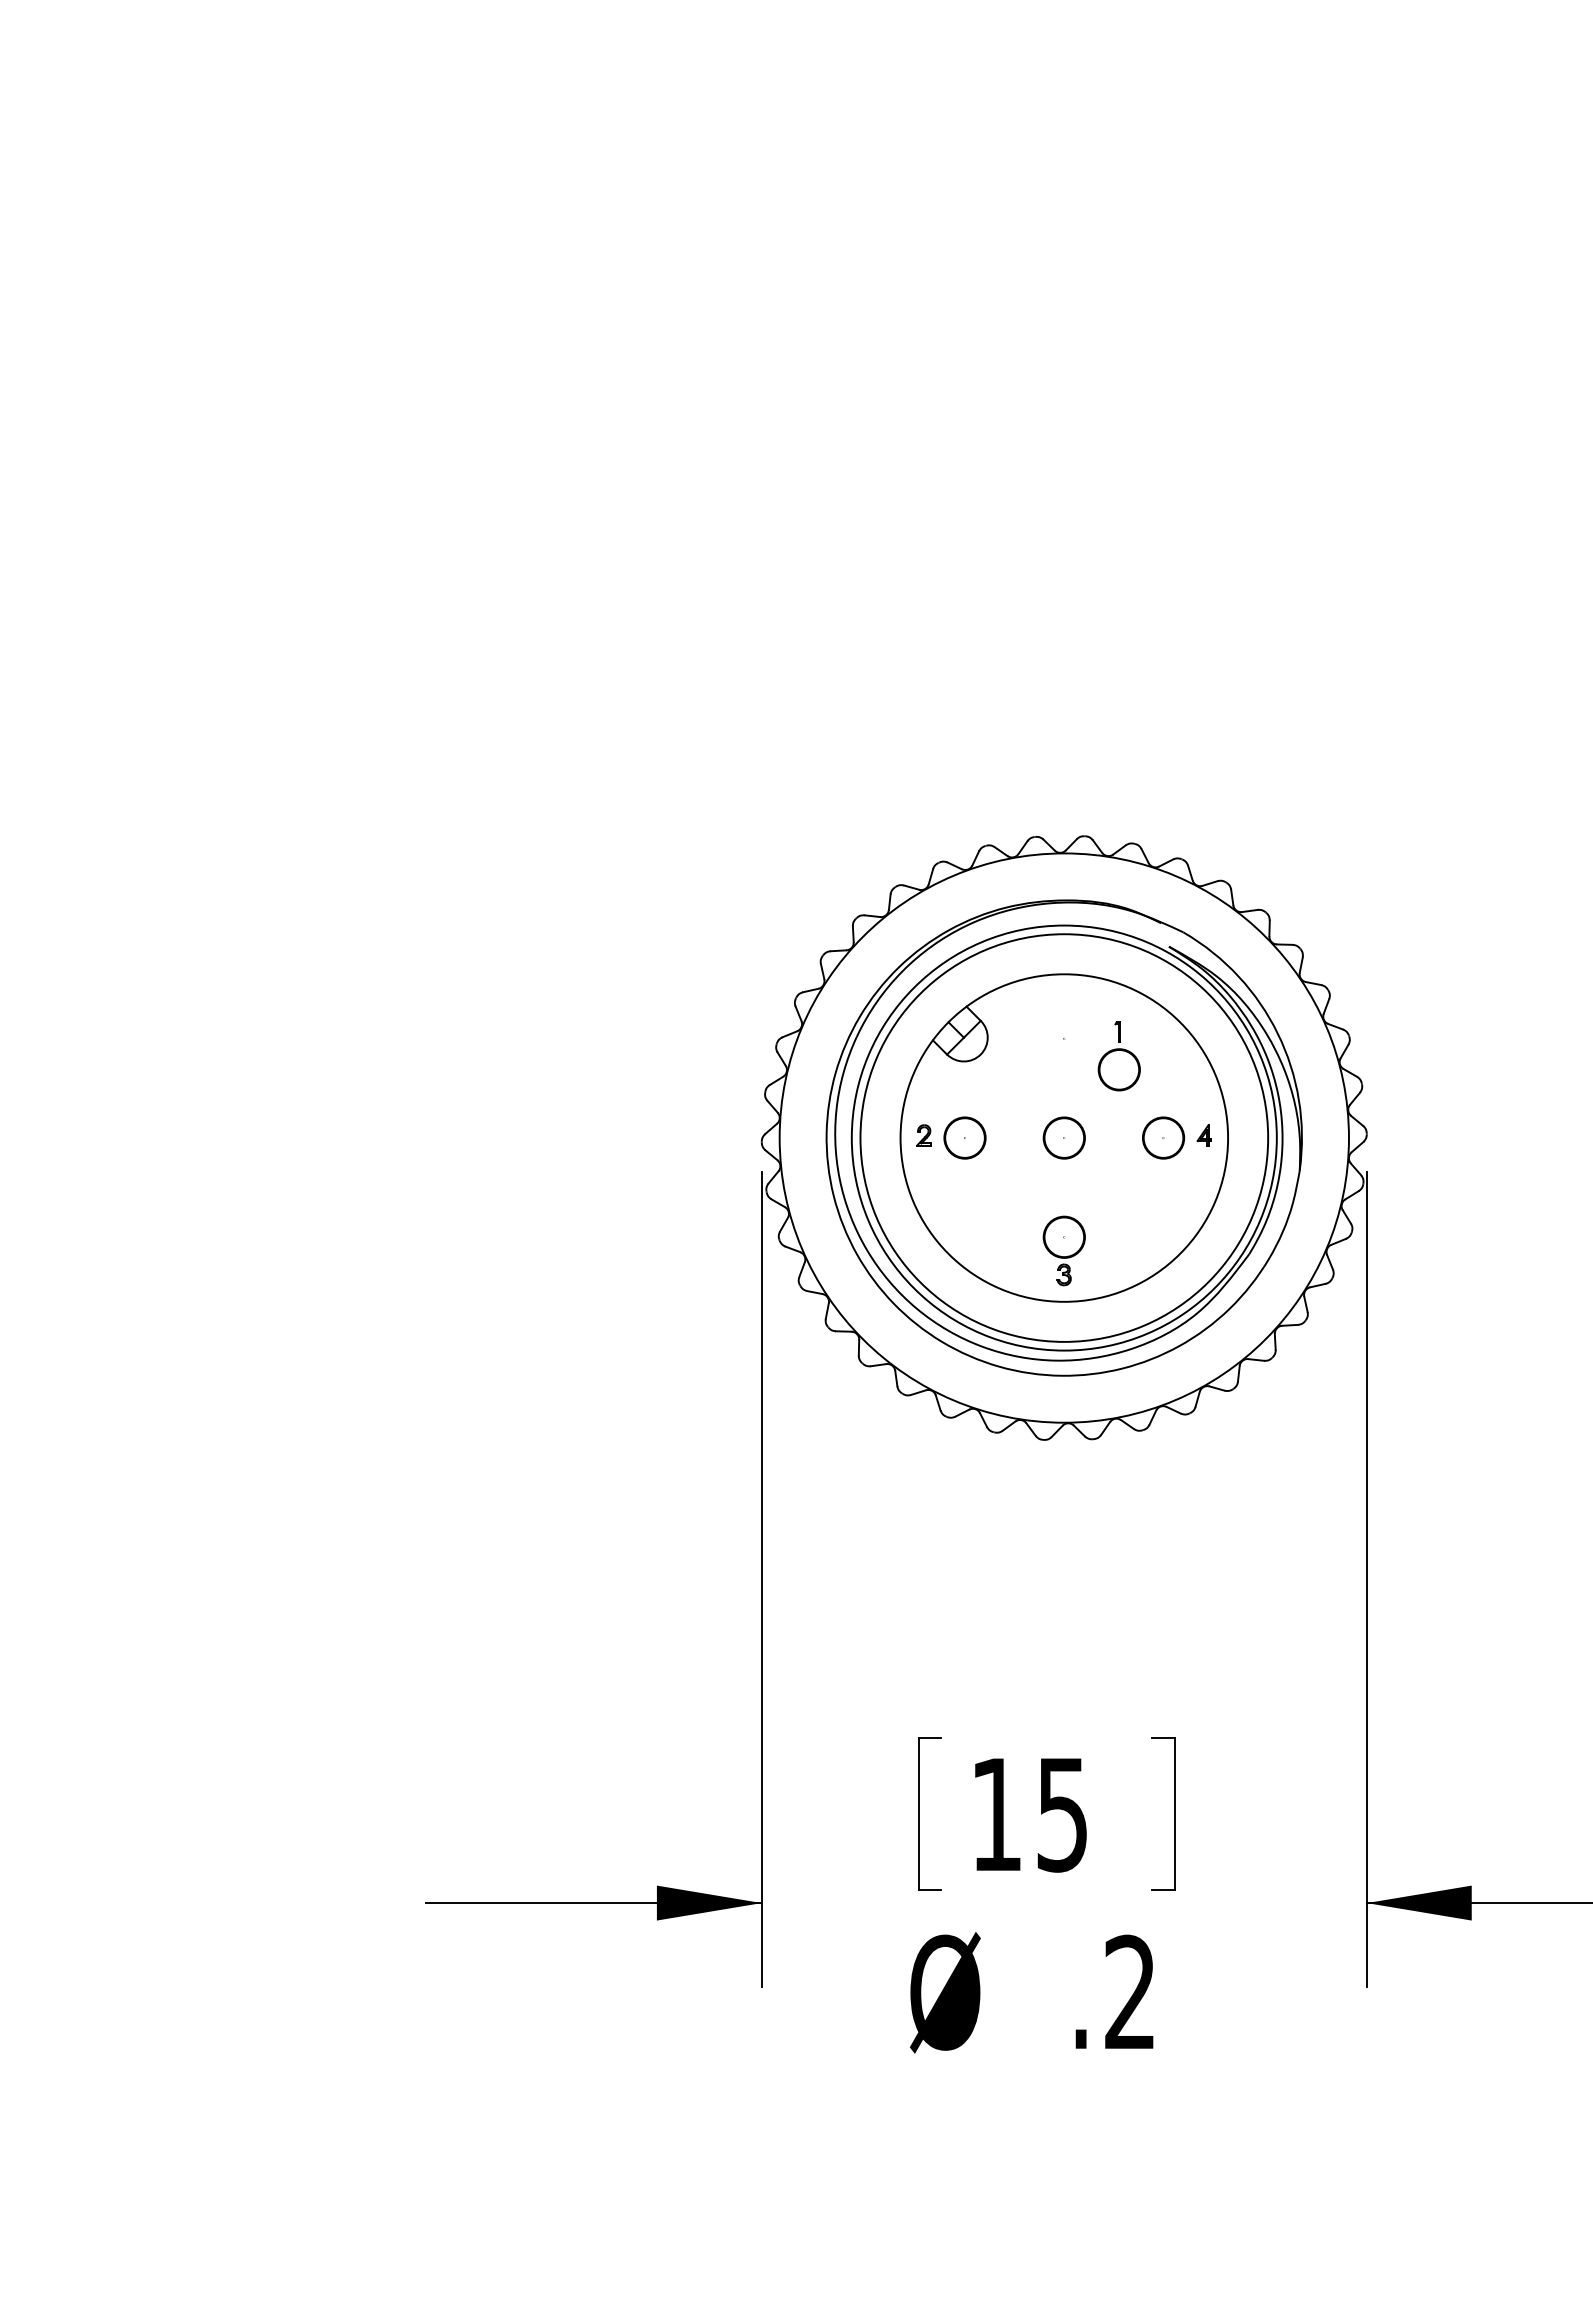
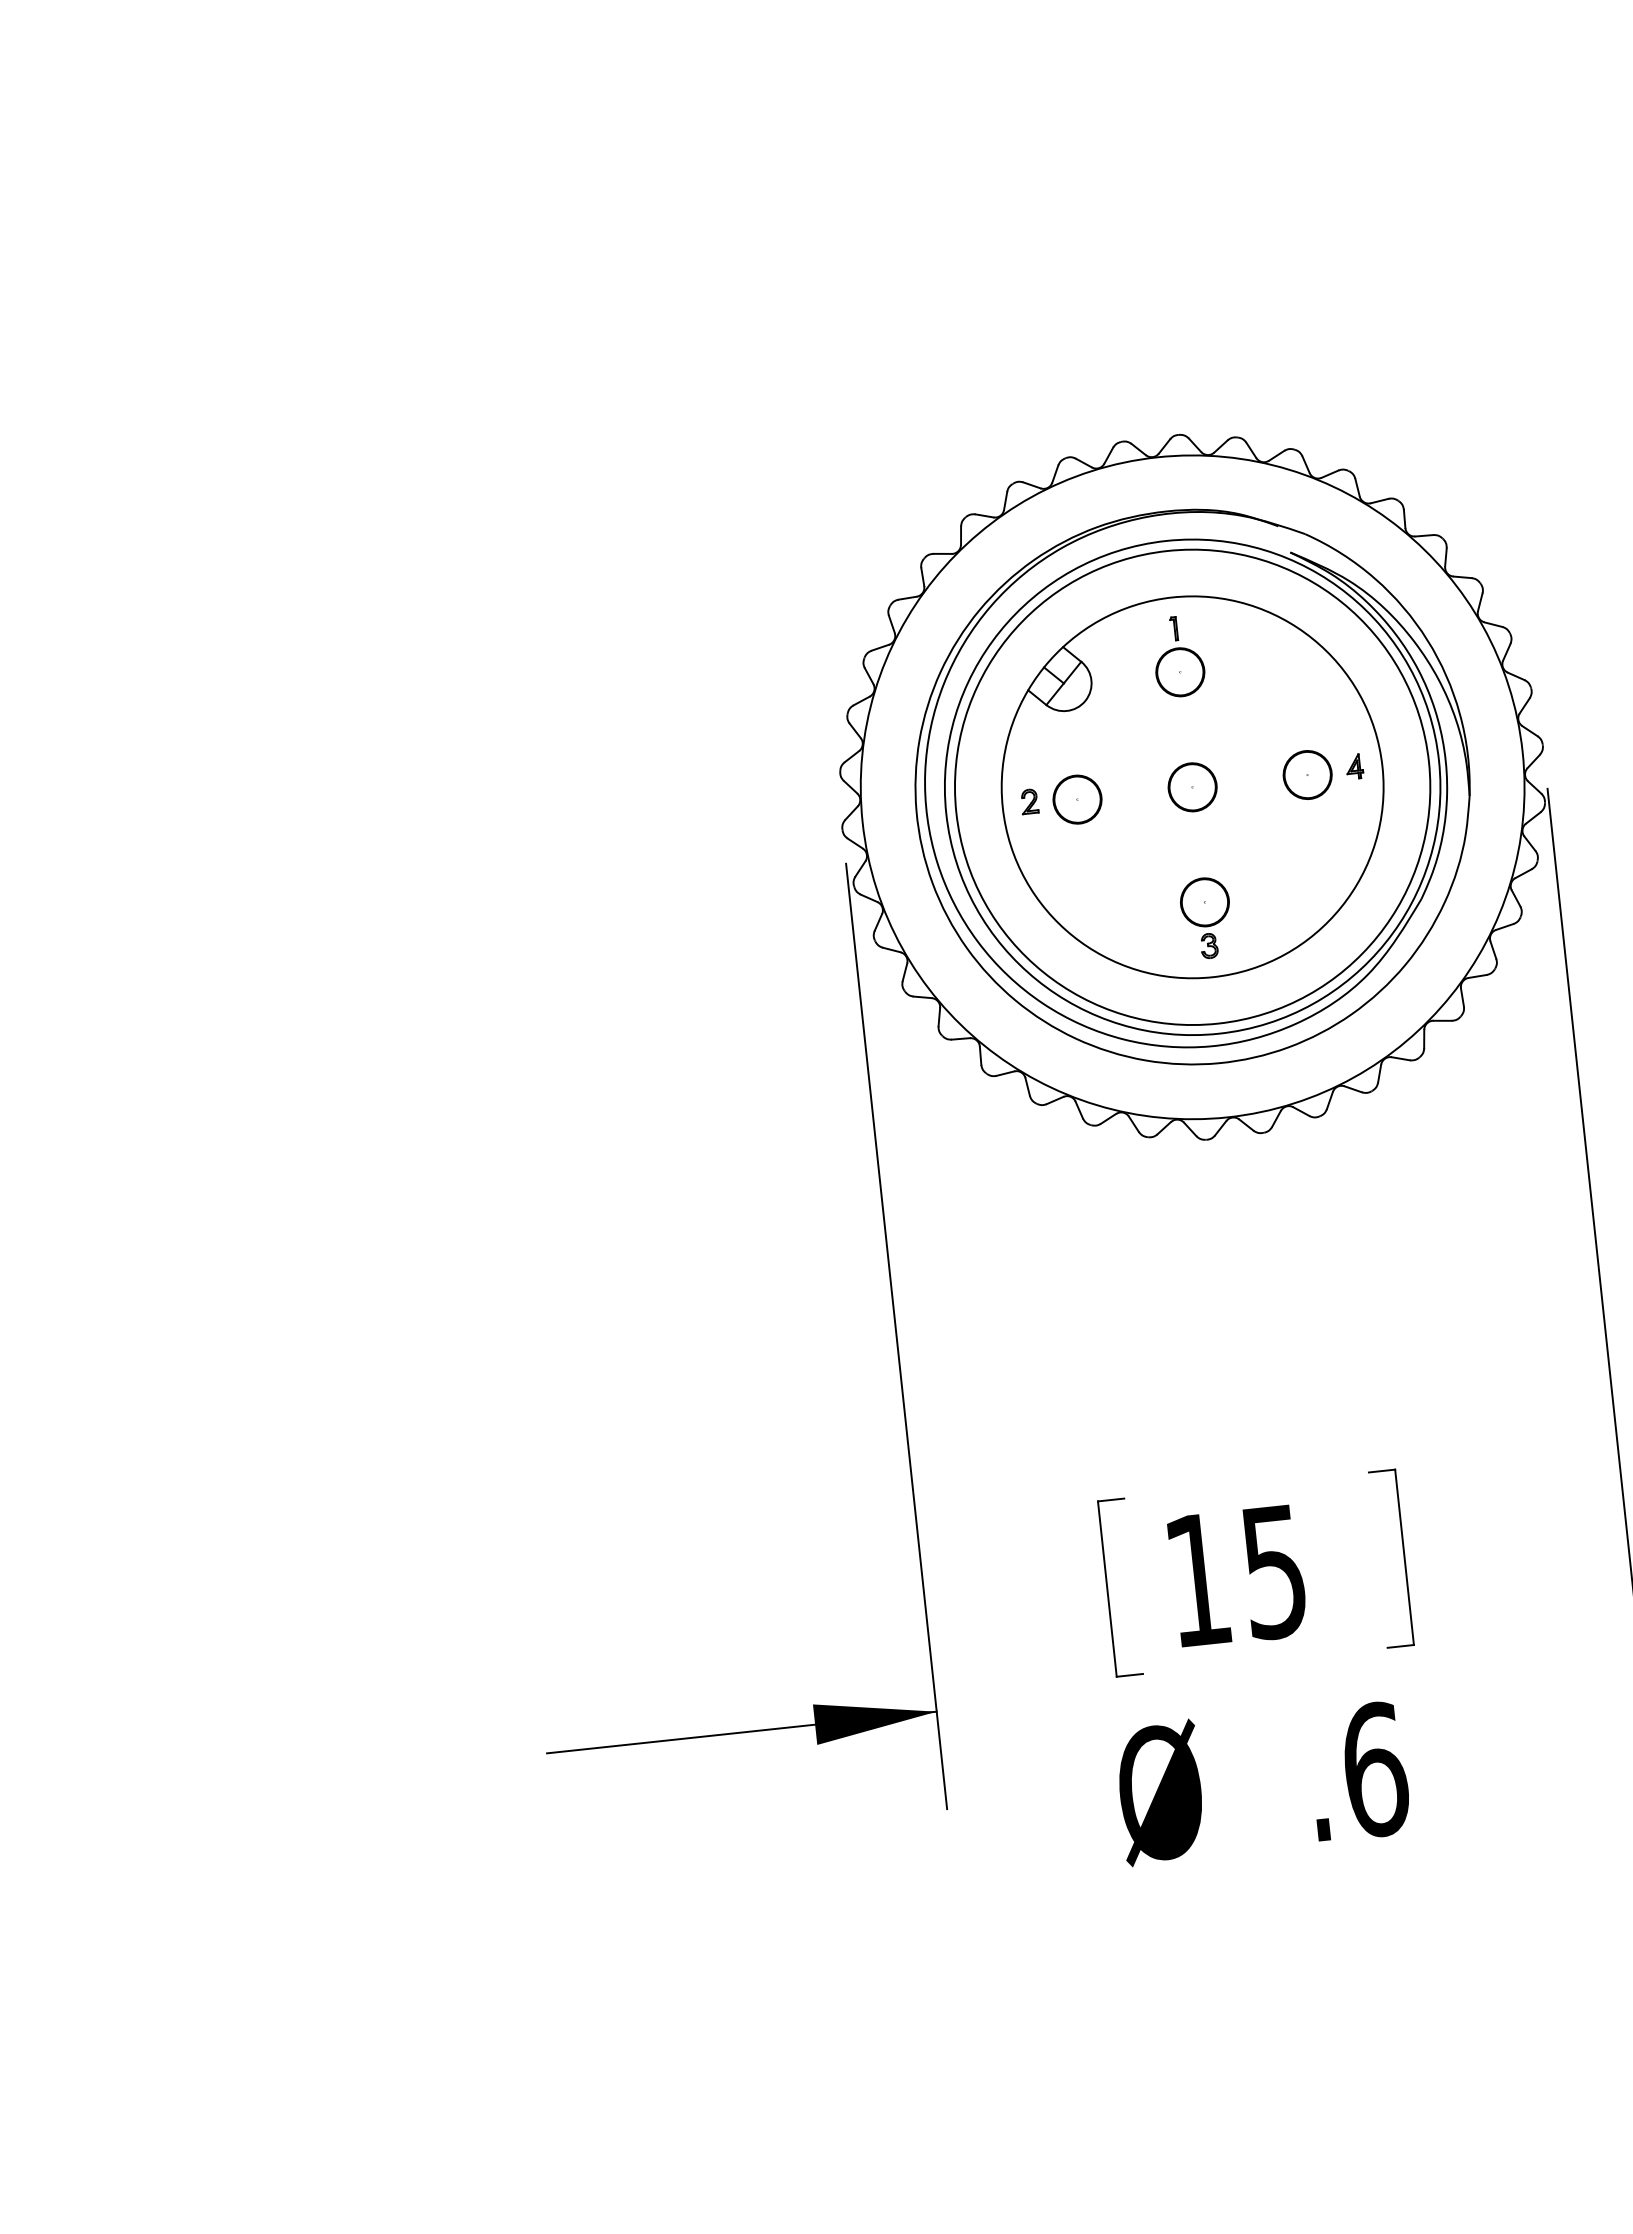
part: (1118, 1056) -> (1177, 656), moved
text: (1131, 1992) -> (1376, 1769), .2 -> .6

